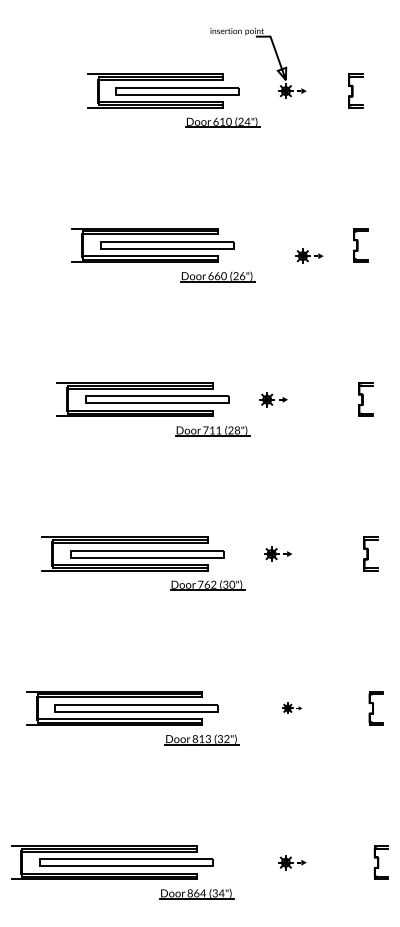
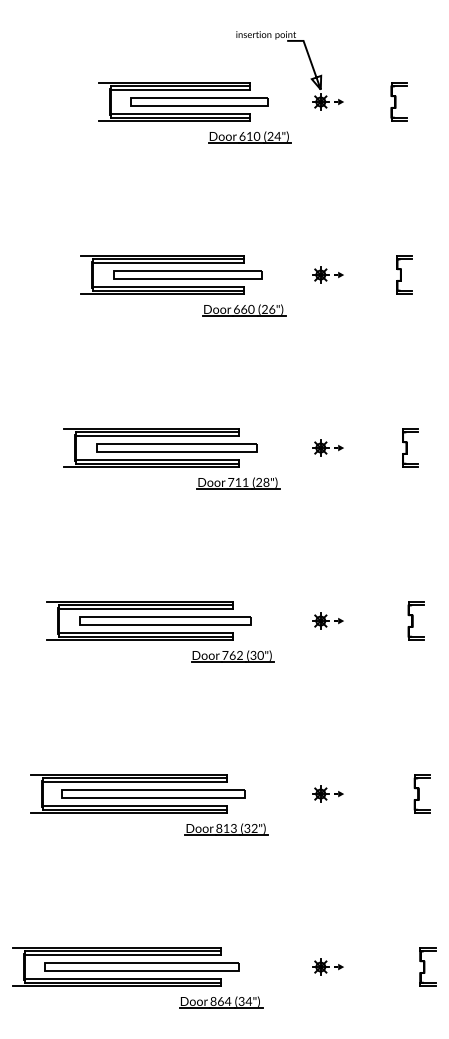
part: (308, 255) -> (327, 274), moved
part: (273, 399) -> (327, 447), moved
part: (277, 553) -> (327, 620), moved
part: (291, 707) -> (327, 793), size x1.43

